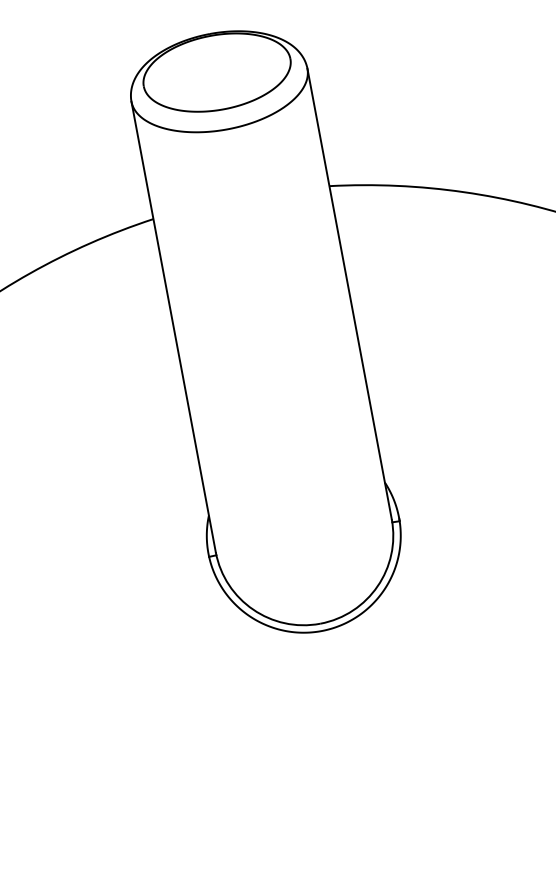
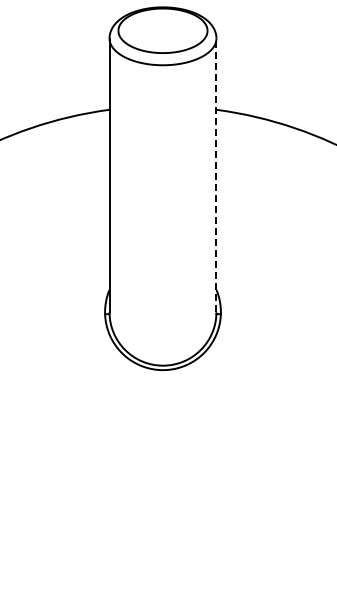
line: (349, 294) -> (216, 175), solid -> dashed

